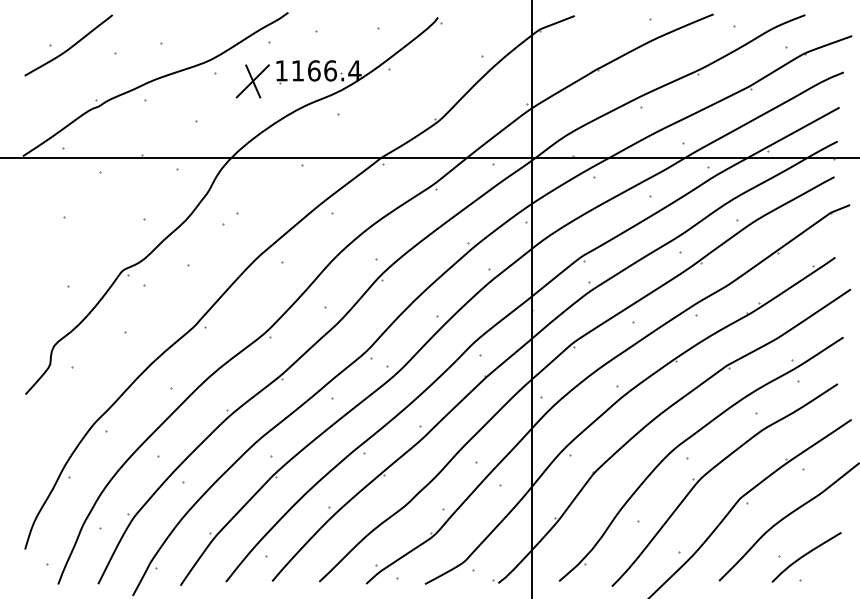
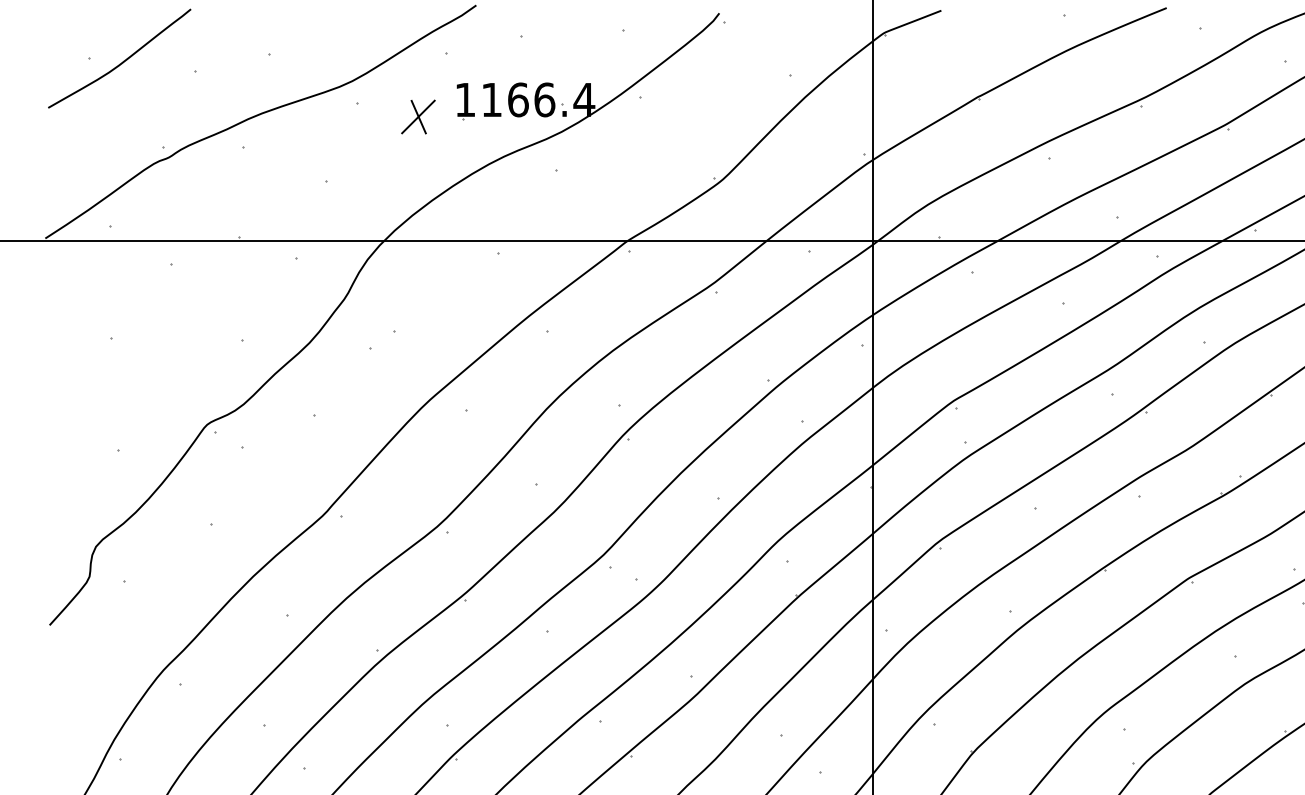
part: (252, 81) -> (418, 117), size x0.62

